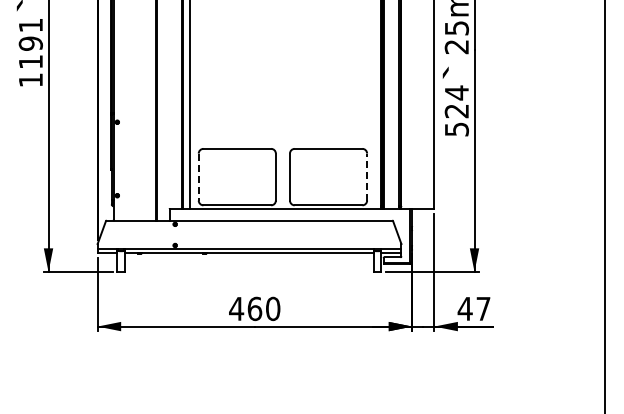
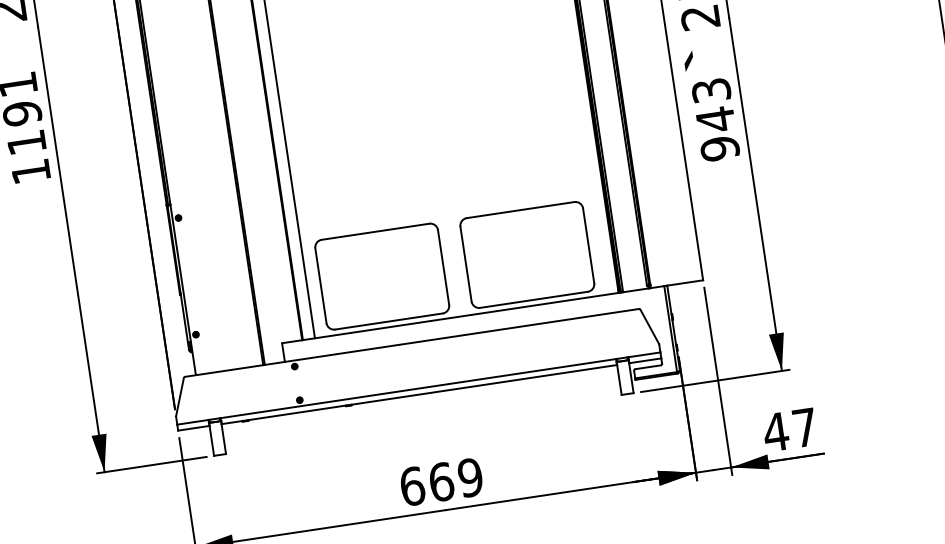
text: (456, 110) -> (714, 118), 524 -> 943
line: (198, 177) -> (320, 286), dashed -> solid
line: (367, 177) -> (589, 246), dashed -> solid
text: (254, 308) -> (440, 481), 460 -> 669

